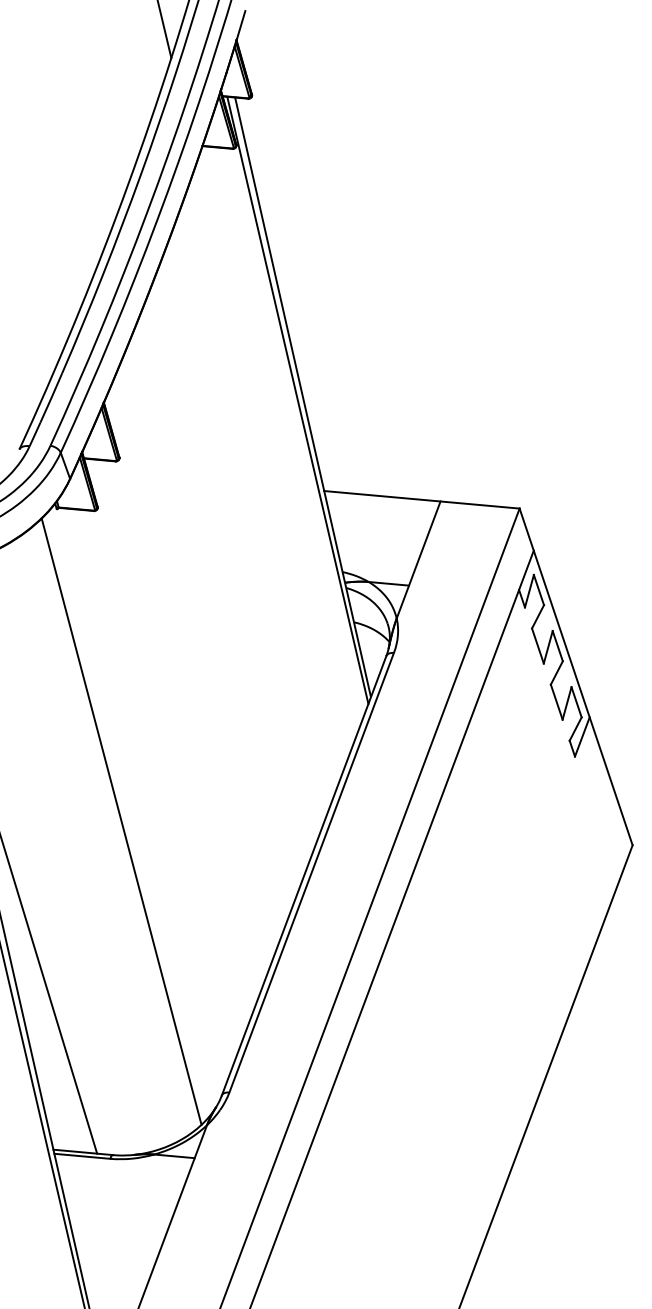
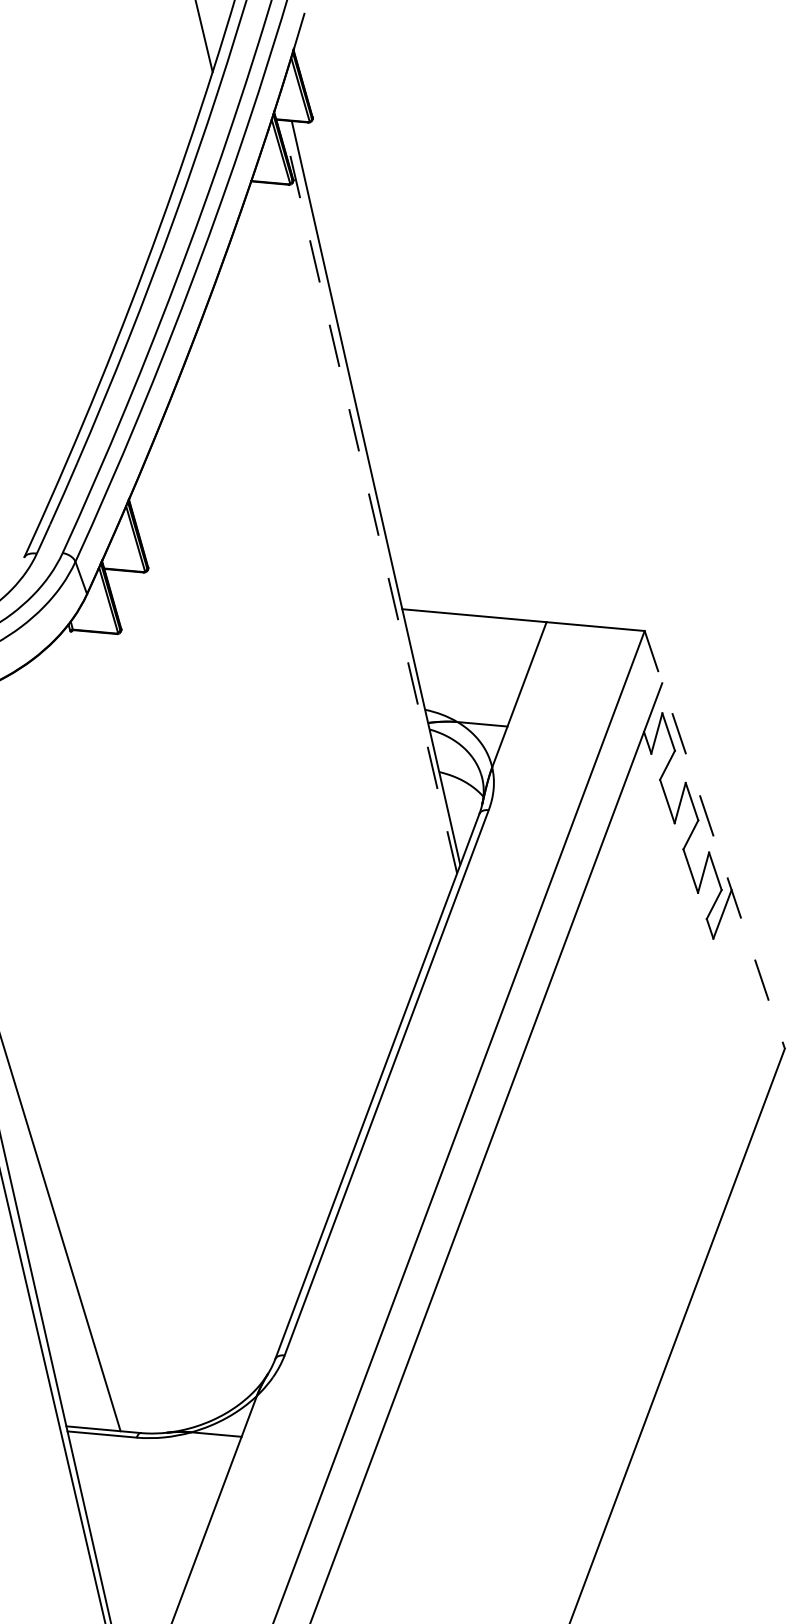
line: (297, 400) -> (369, 496), solid -> dashed
line: (575, 677) -> (714, 840), solid -> dashed
line: (121, 821) -> (150, 1019), removed

